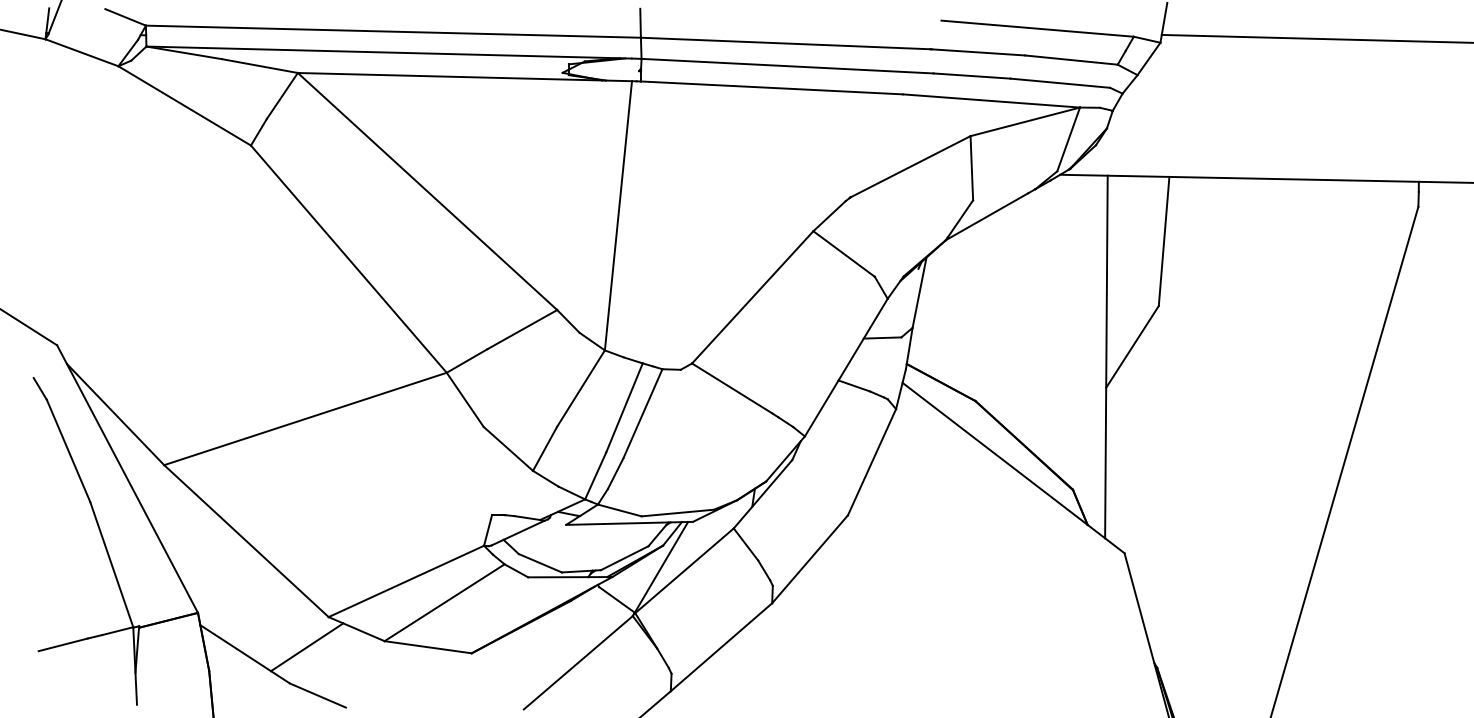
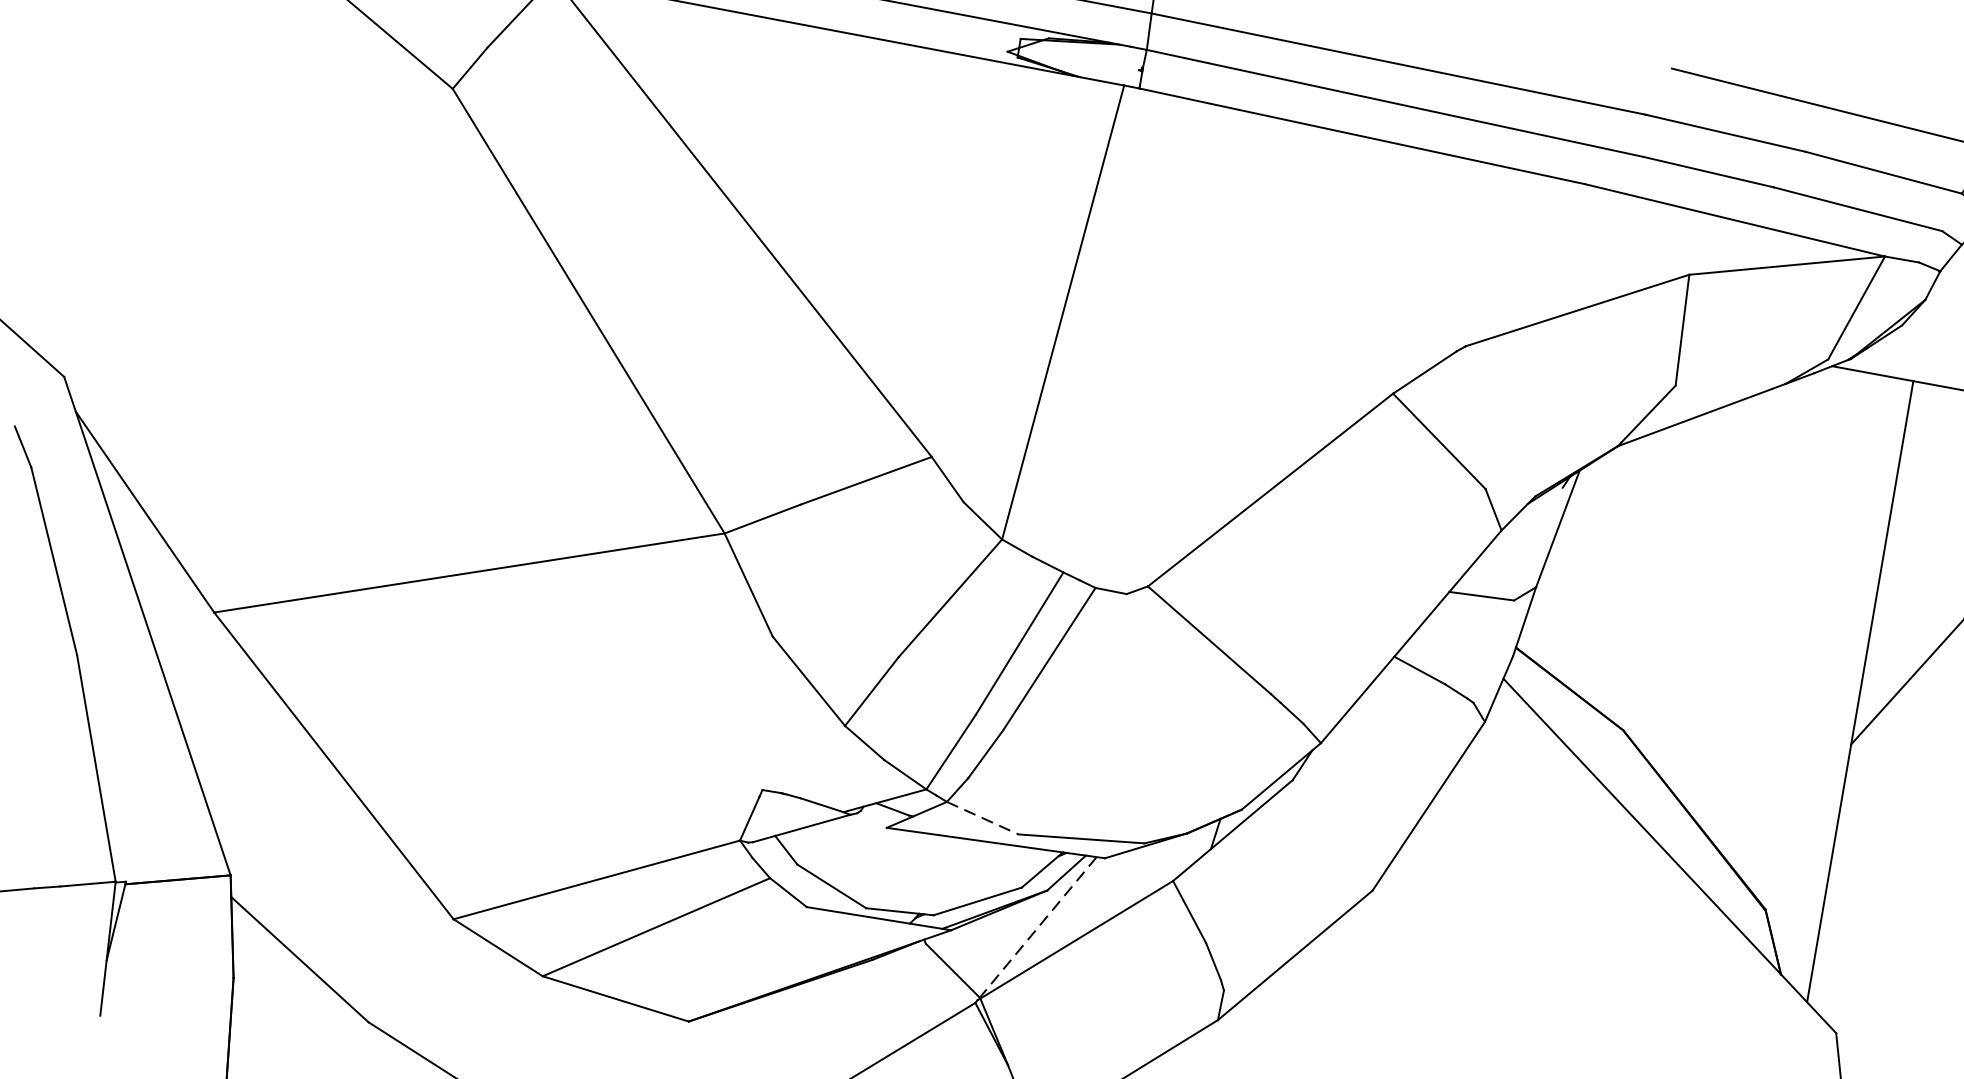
line: (619, 510) -> (982, 818), solid -> dashed
line: (661, 567) -> (1038, 927), solid -> dashed
line: (307, 647) -> (408, 965), removed

